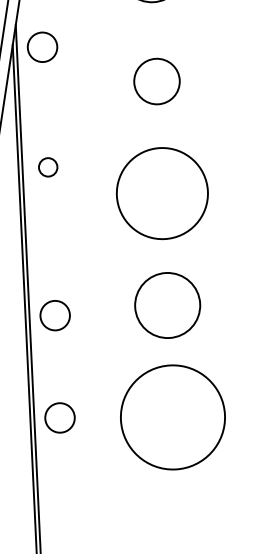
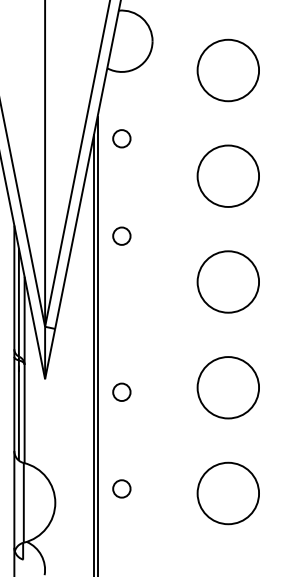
circle: (42, 47) -> (121, 138), size x0.62
circle: (156, 80) -> (227, 175), size x1.43
circle: (47, 166) -> (121, 235), moved
circle: (162, 193) -> (228, 281), size x0.71
circle: (54, 314) -> (121, 391), size x0.62
circle: (59, 417) -> (121, 488), size x0.62
circle: (173, 417) -> (228, 493), size x0.62

